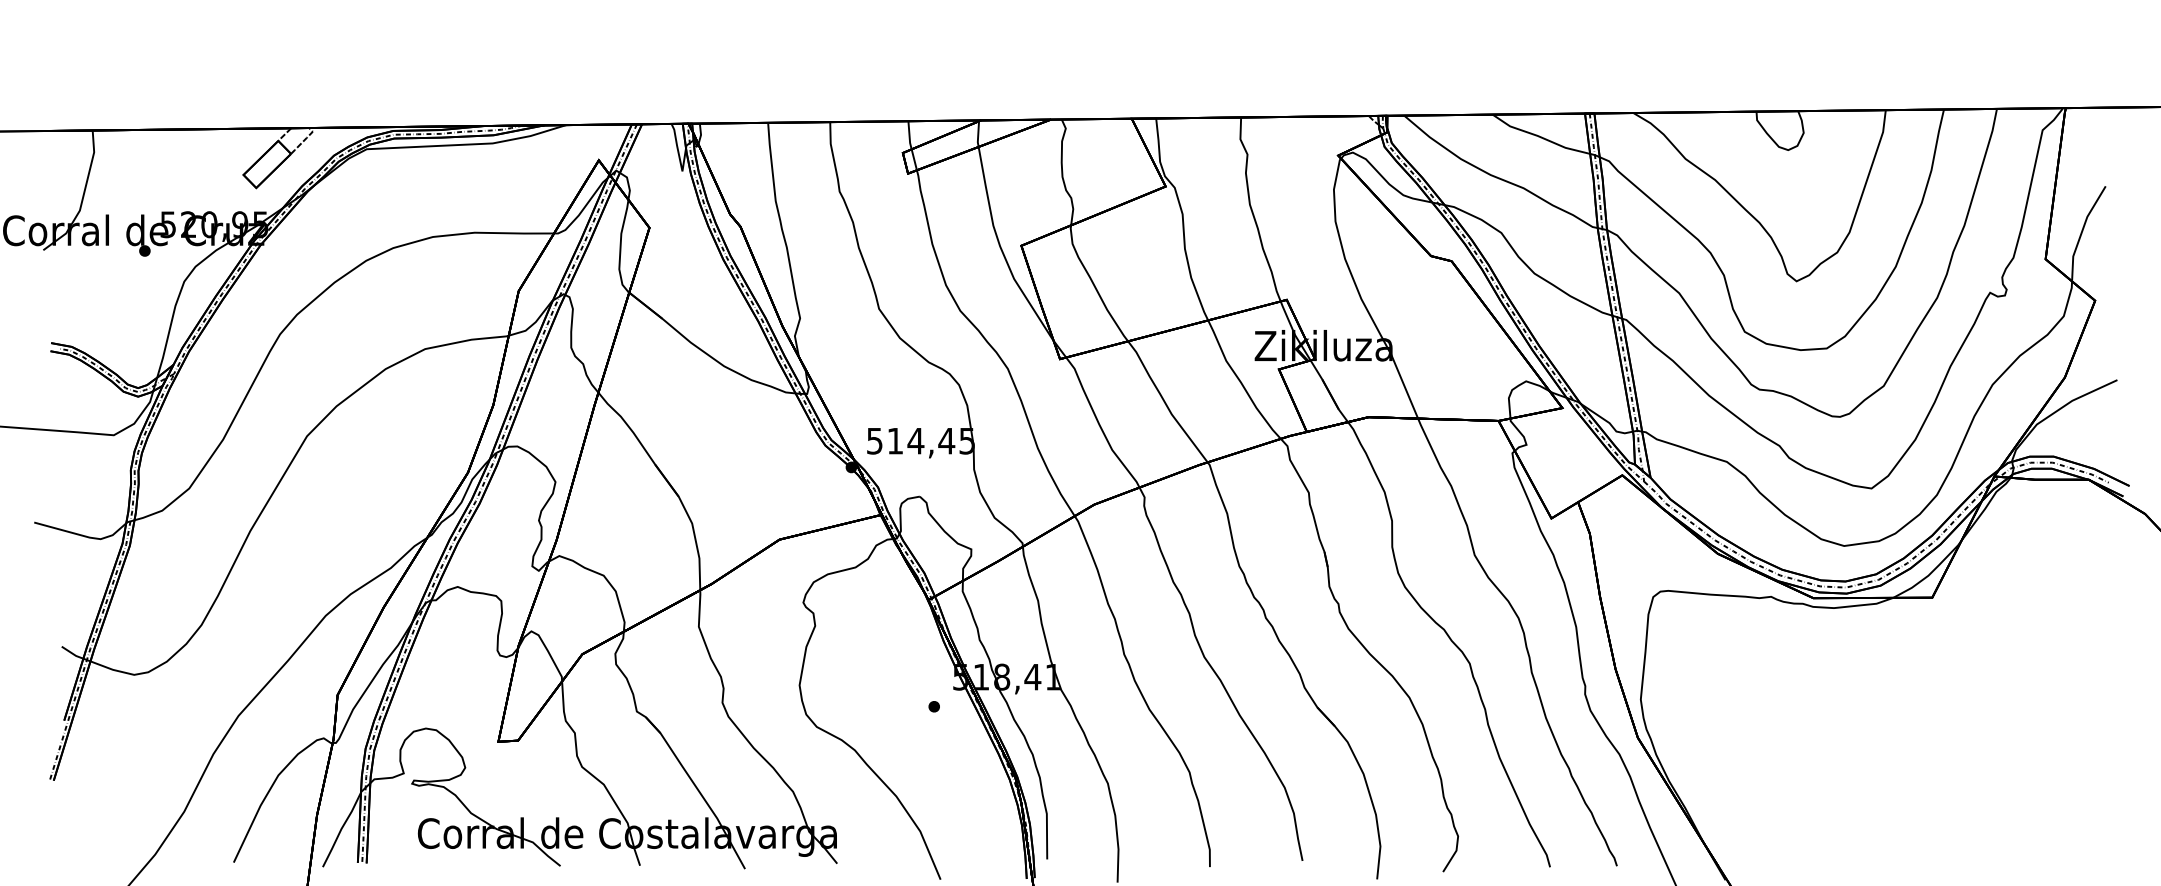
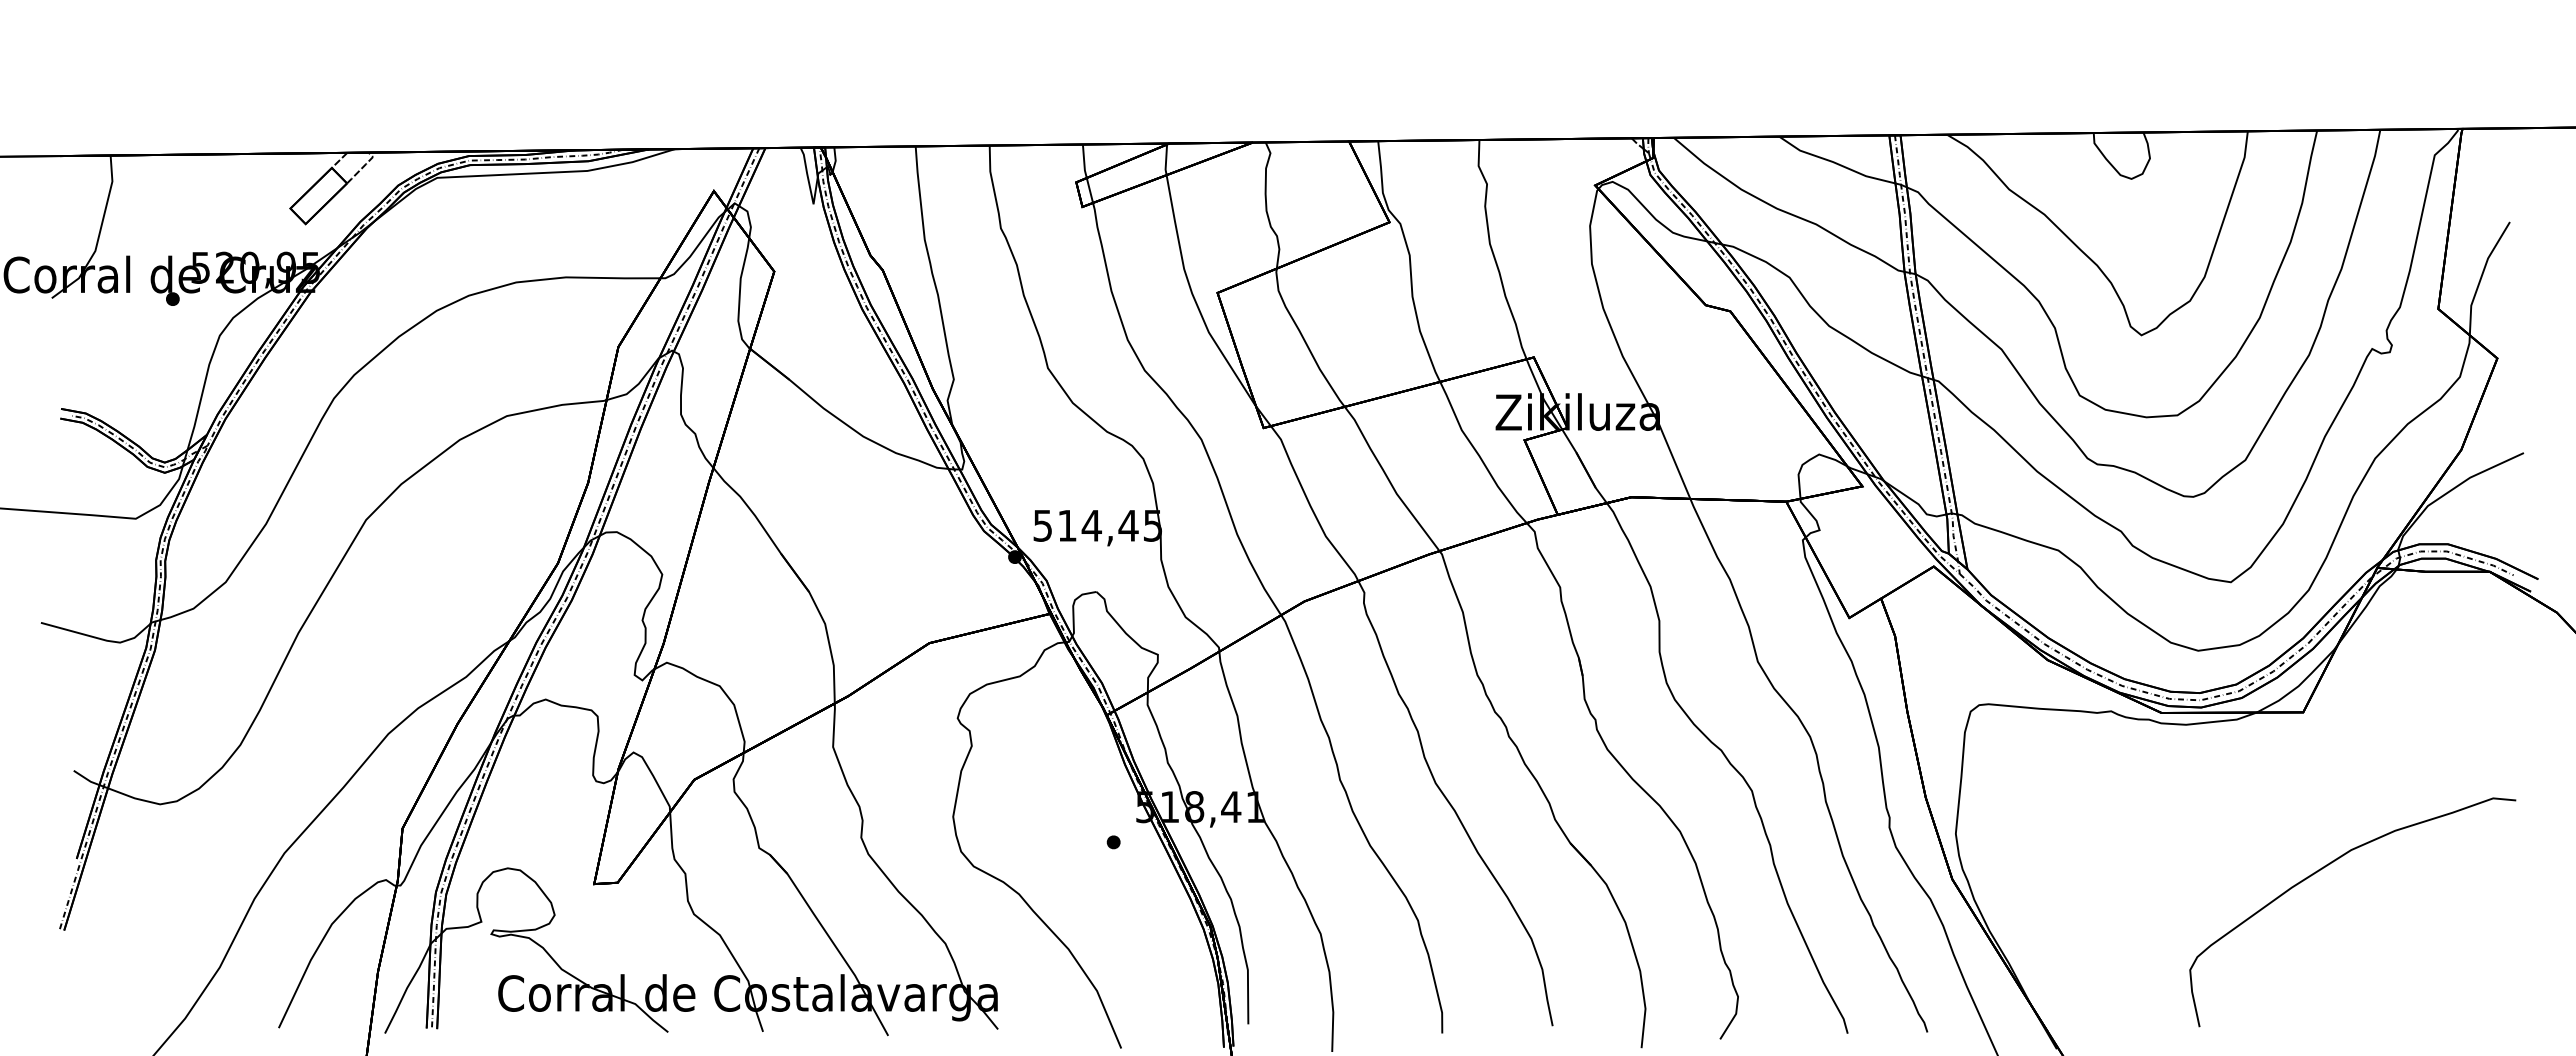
curve: (1950, 728) -> (2324, 868), added

